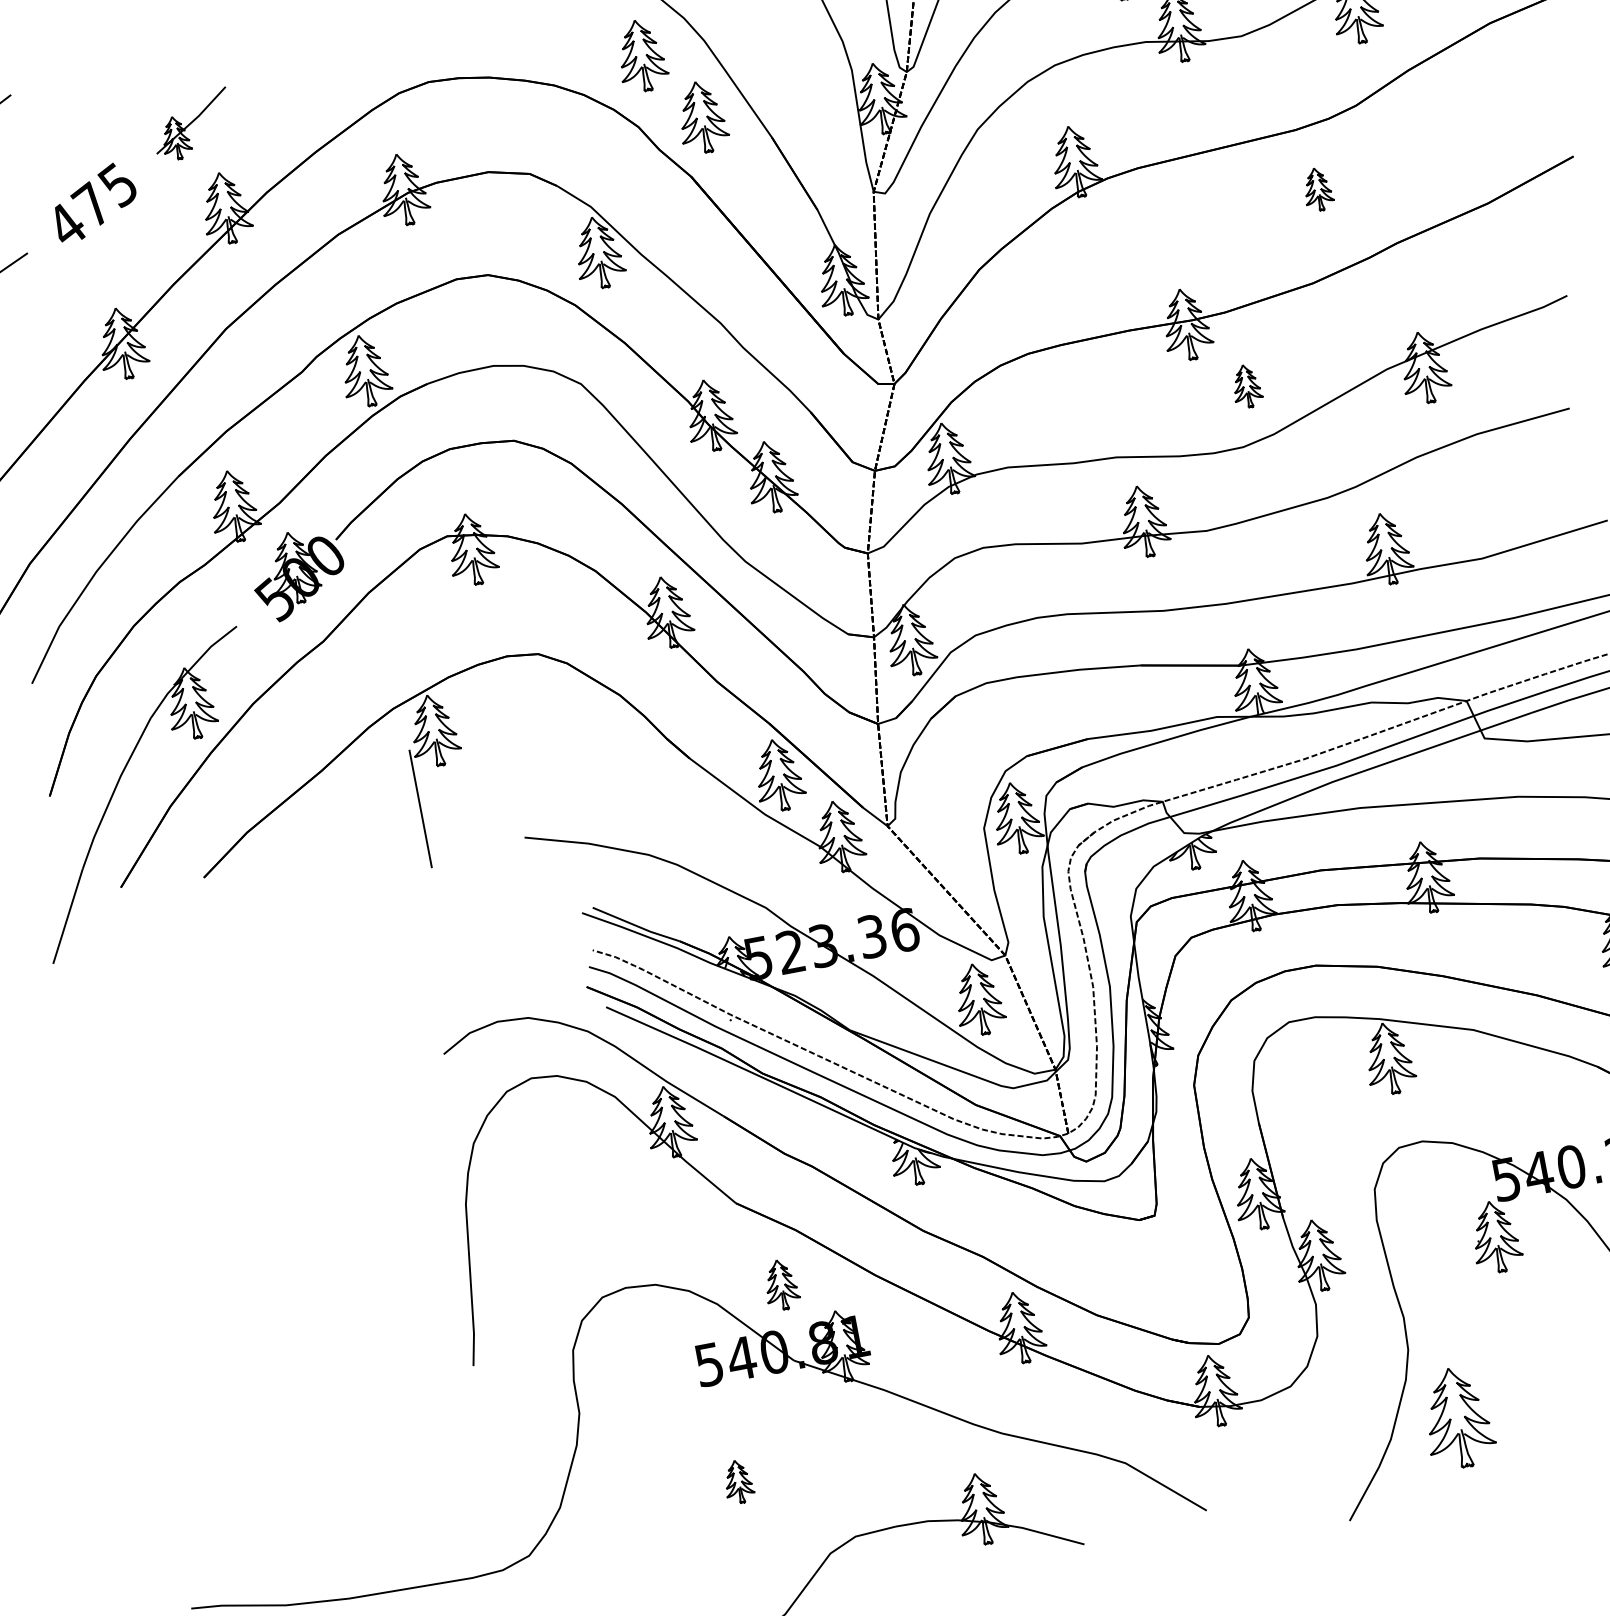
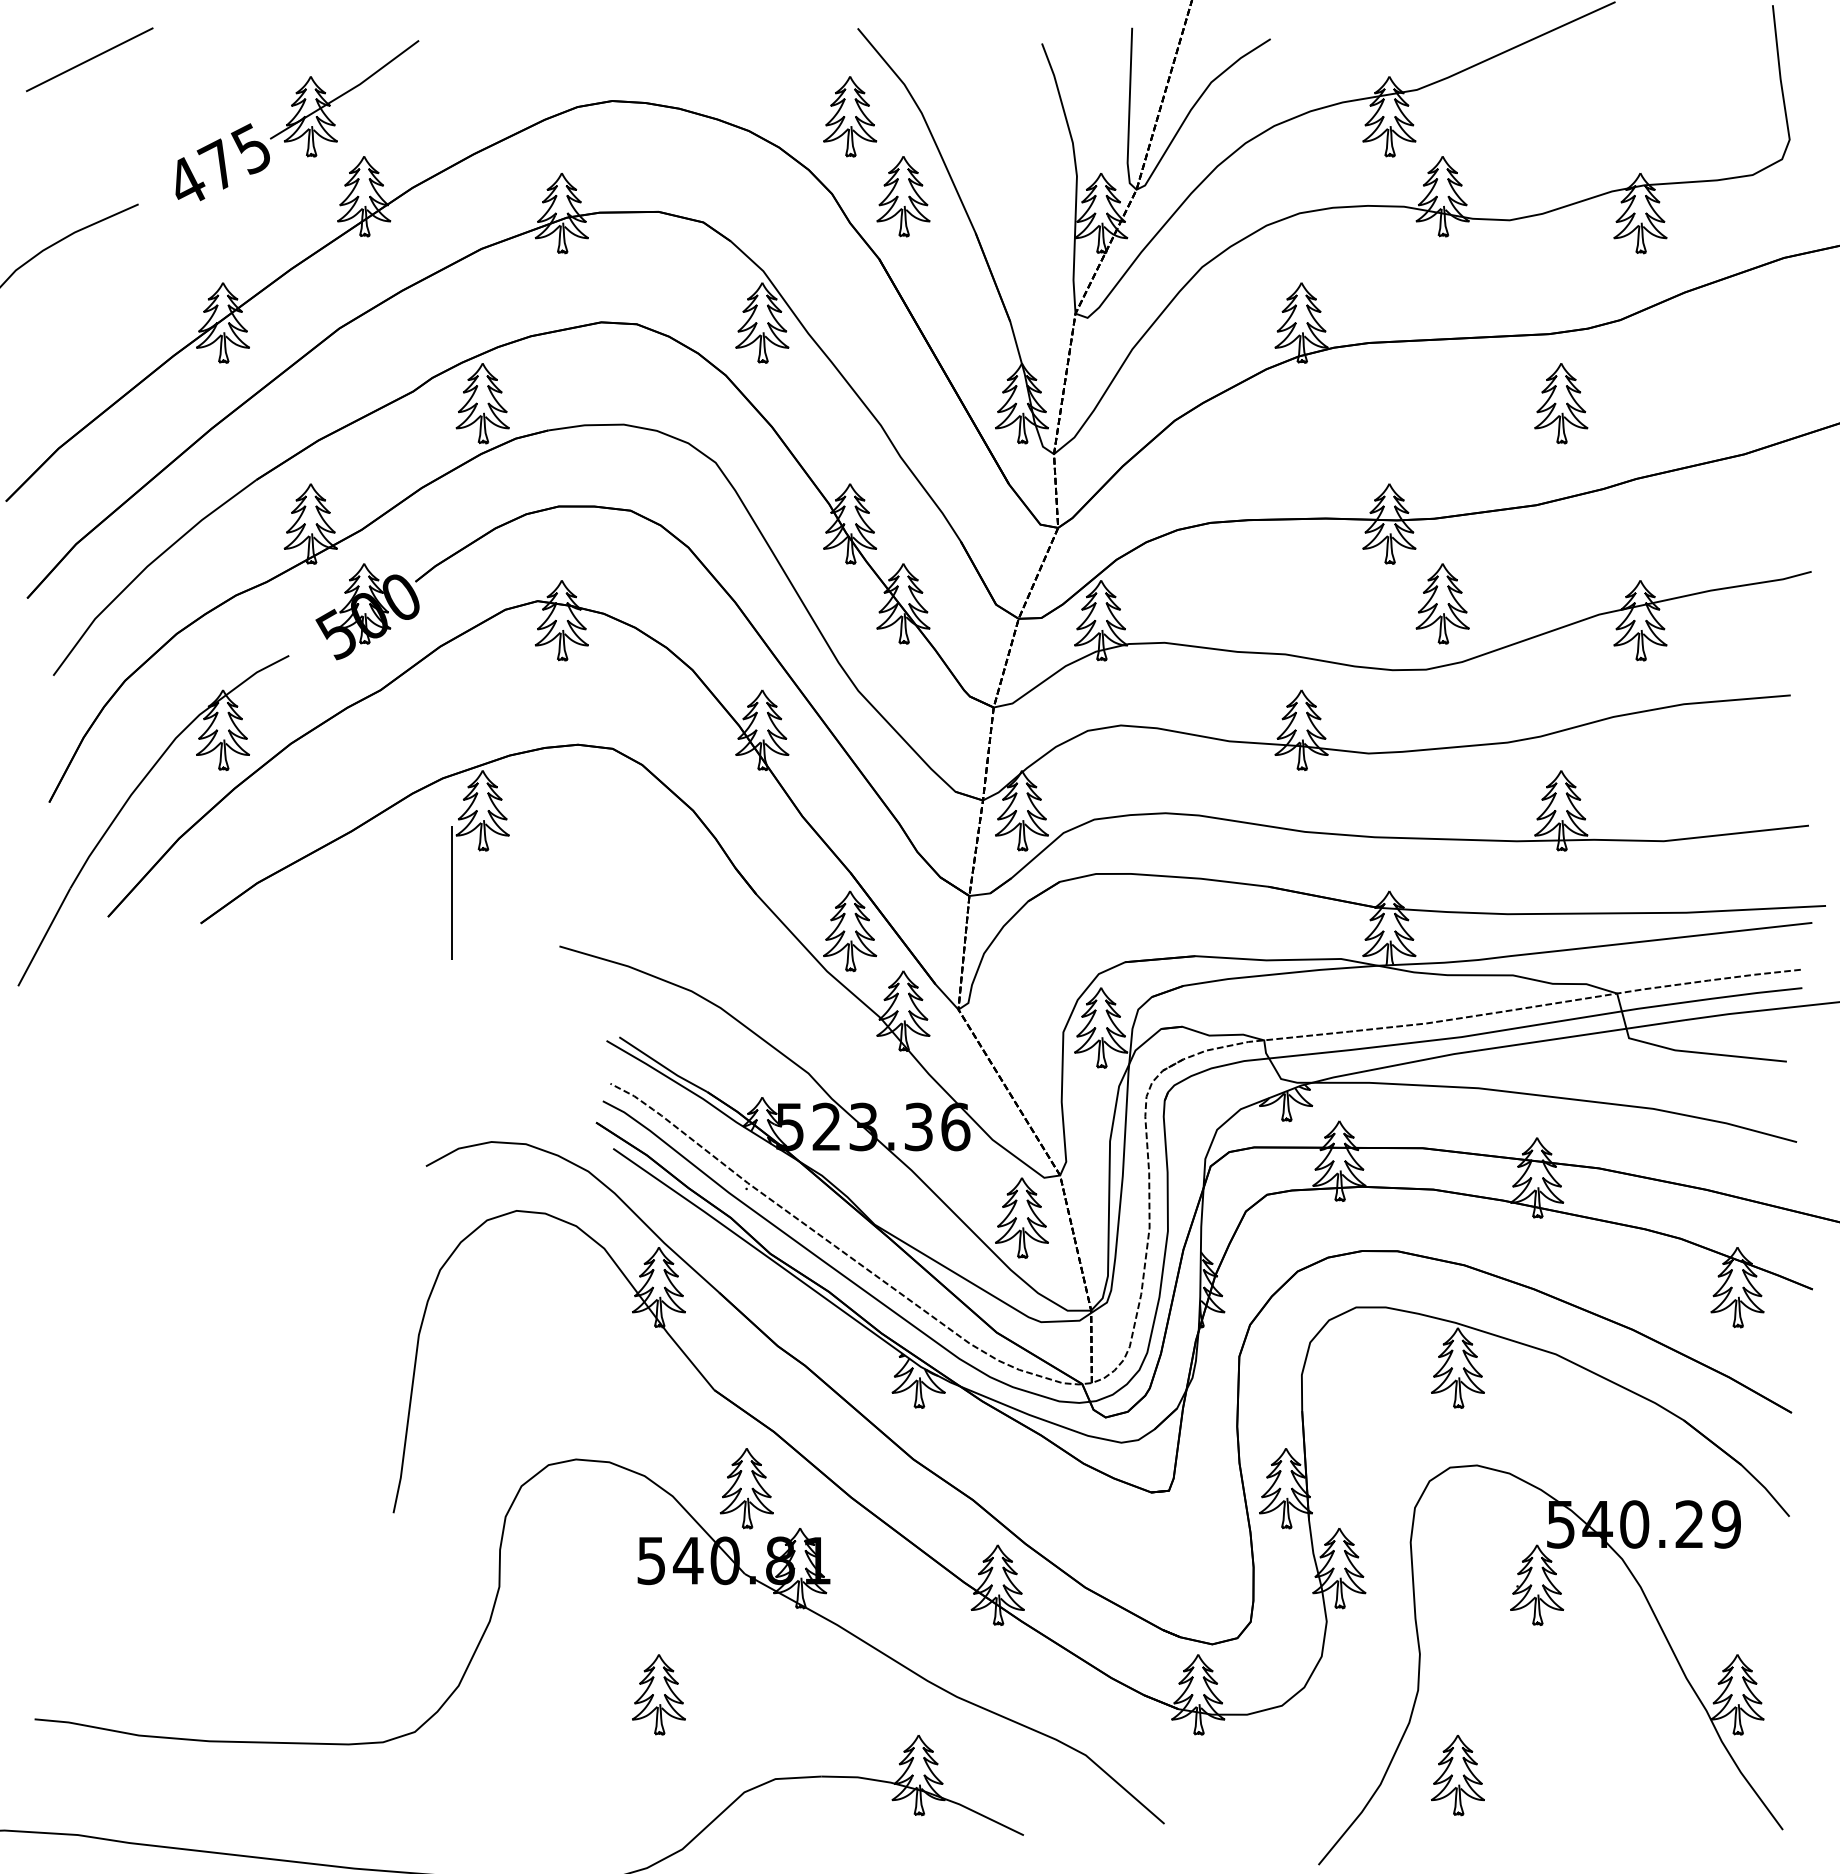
part: (191, 124) -> (344, 98), size x1.67
part: (1318, 189) -> (1561, 403), size x1.67
part: (1246, 385) -> (1442, 603), size x1.67
part: (781, 1284) -> (746, 1488), size x1.43
part: (1457, 1418) -> (1457, 1775), size x0.71
part: (738, 1481) -> (658, 1694), size x1.67

